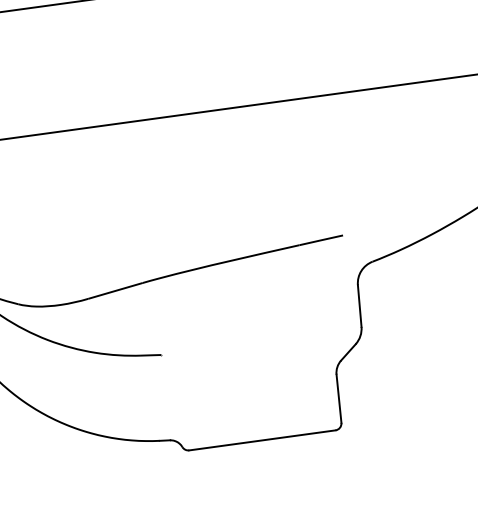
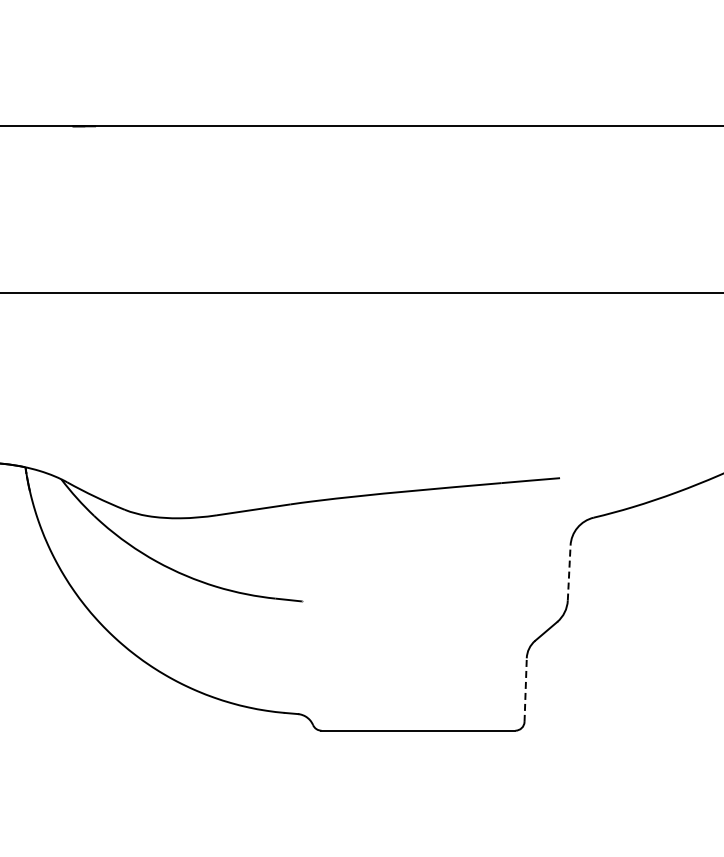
line: (360, 306) -> (569, 573), solid -> dashed
line: (338, 399) -> (525, 690), solid -> dashed

